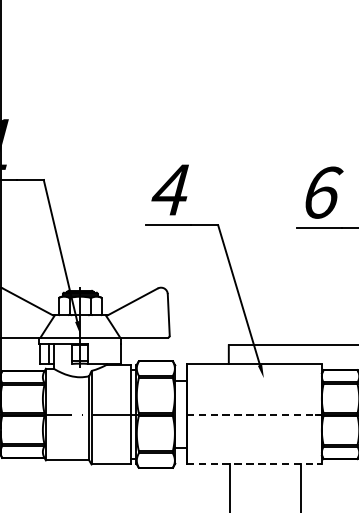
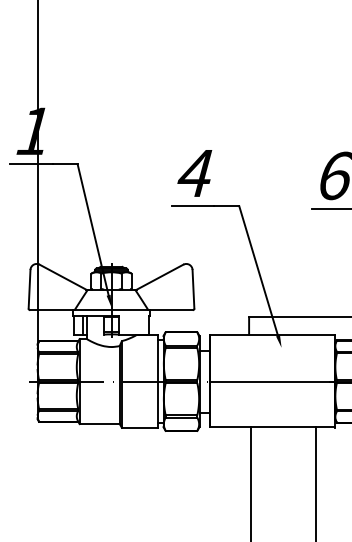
line: (254, 414) -> (272, 381), dashed -> solid
line: (254, 464) -> (272, 427), dashed -> solid

